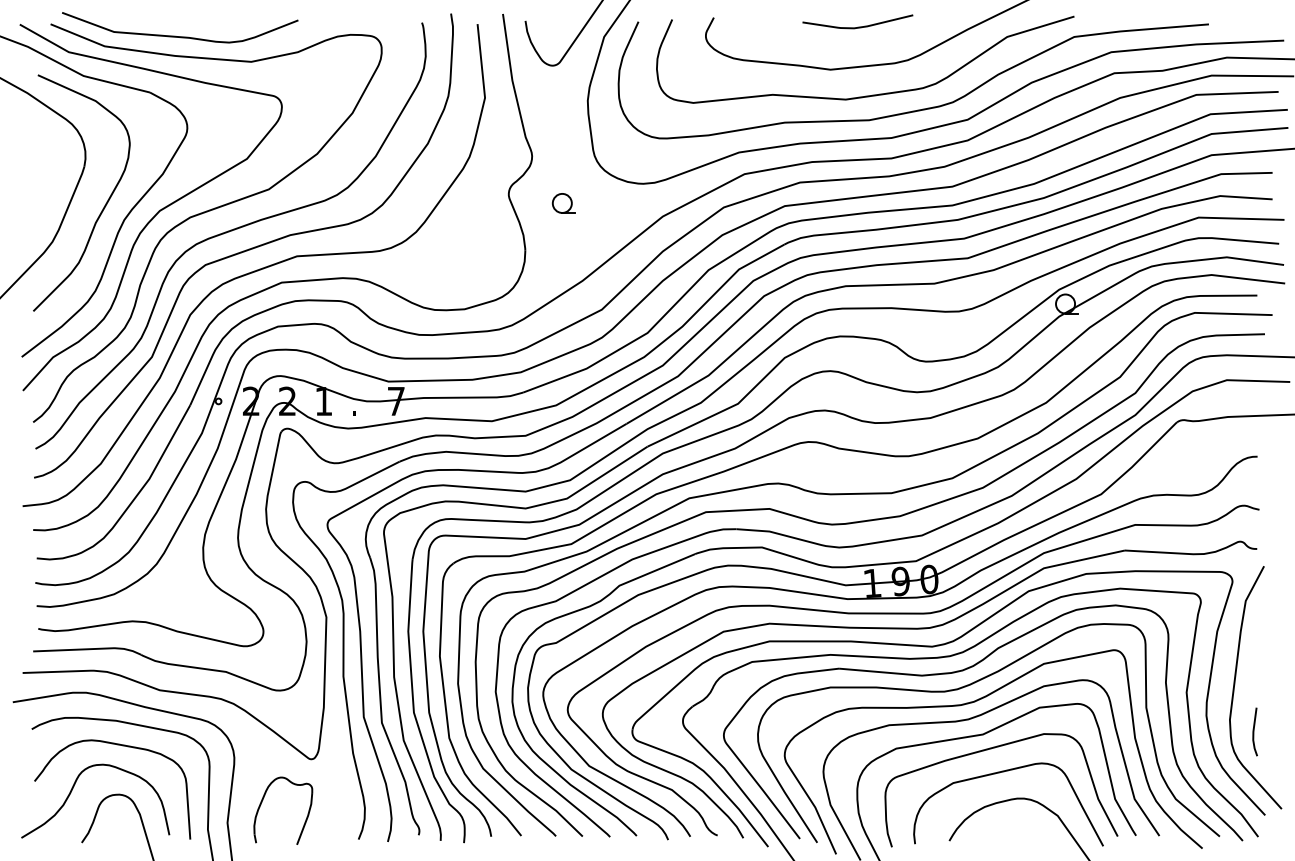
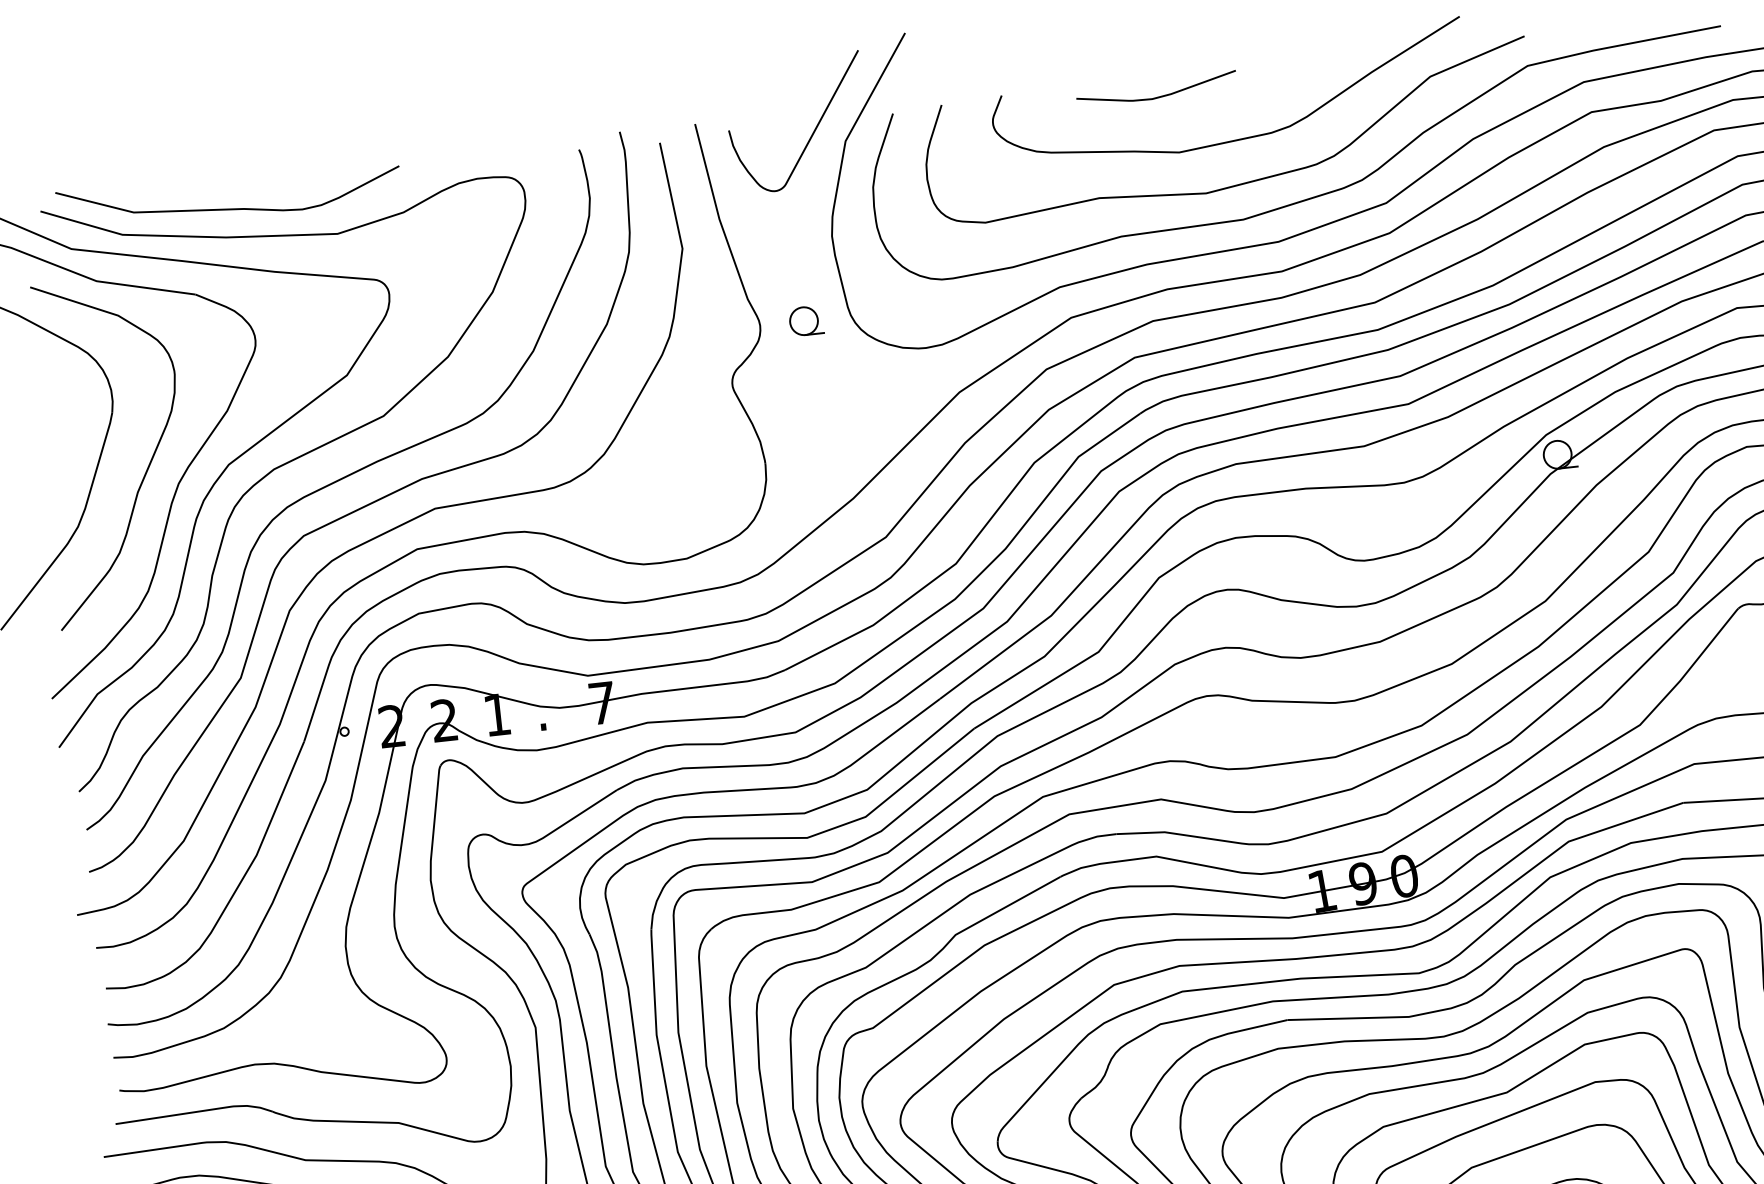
curve: (857, 26) -> (1156, 95), moved
part: (563, 203) -> (805, 321), moved

